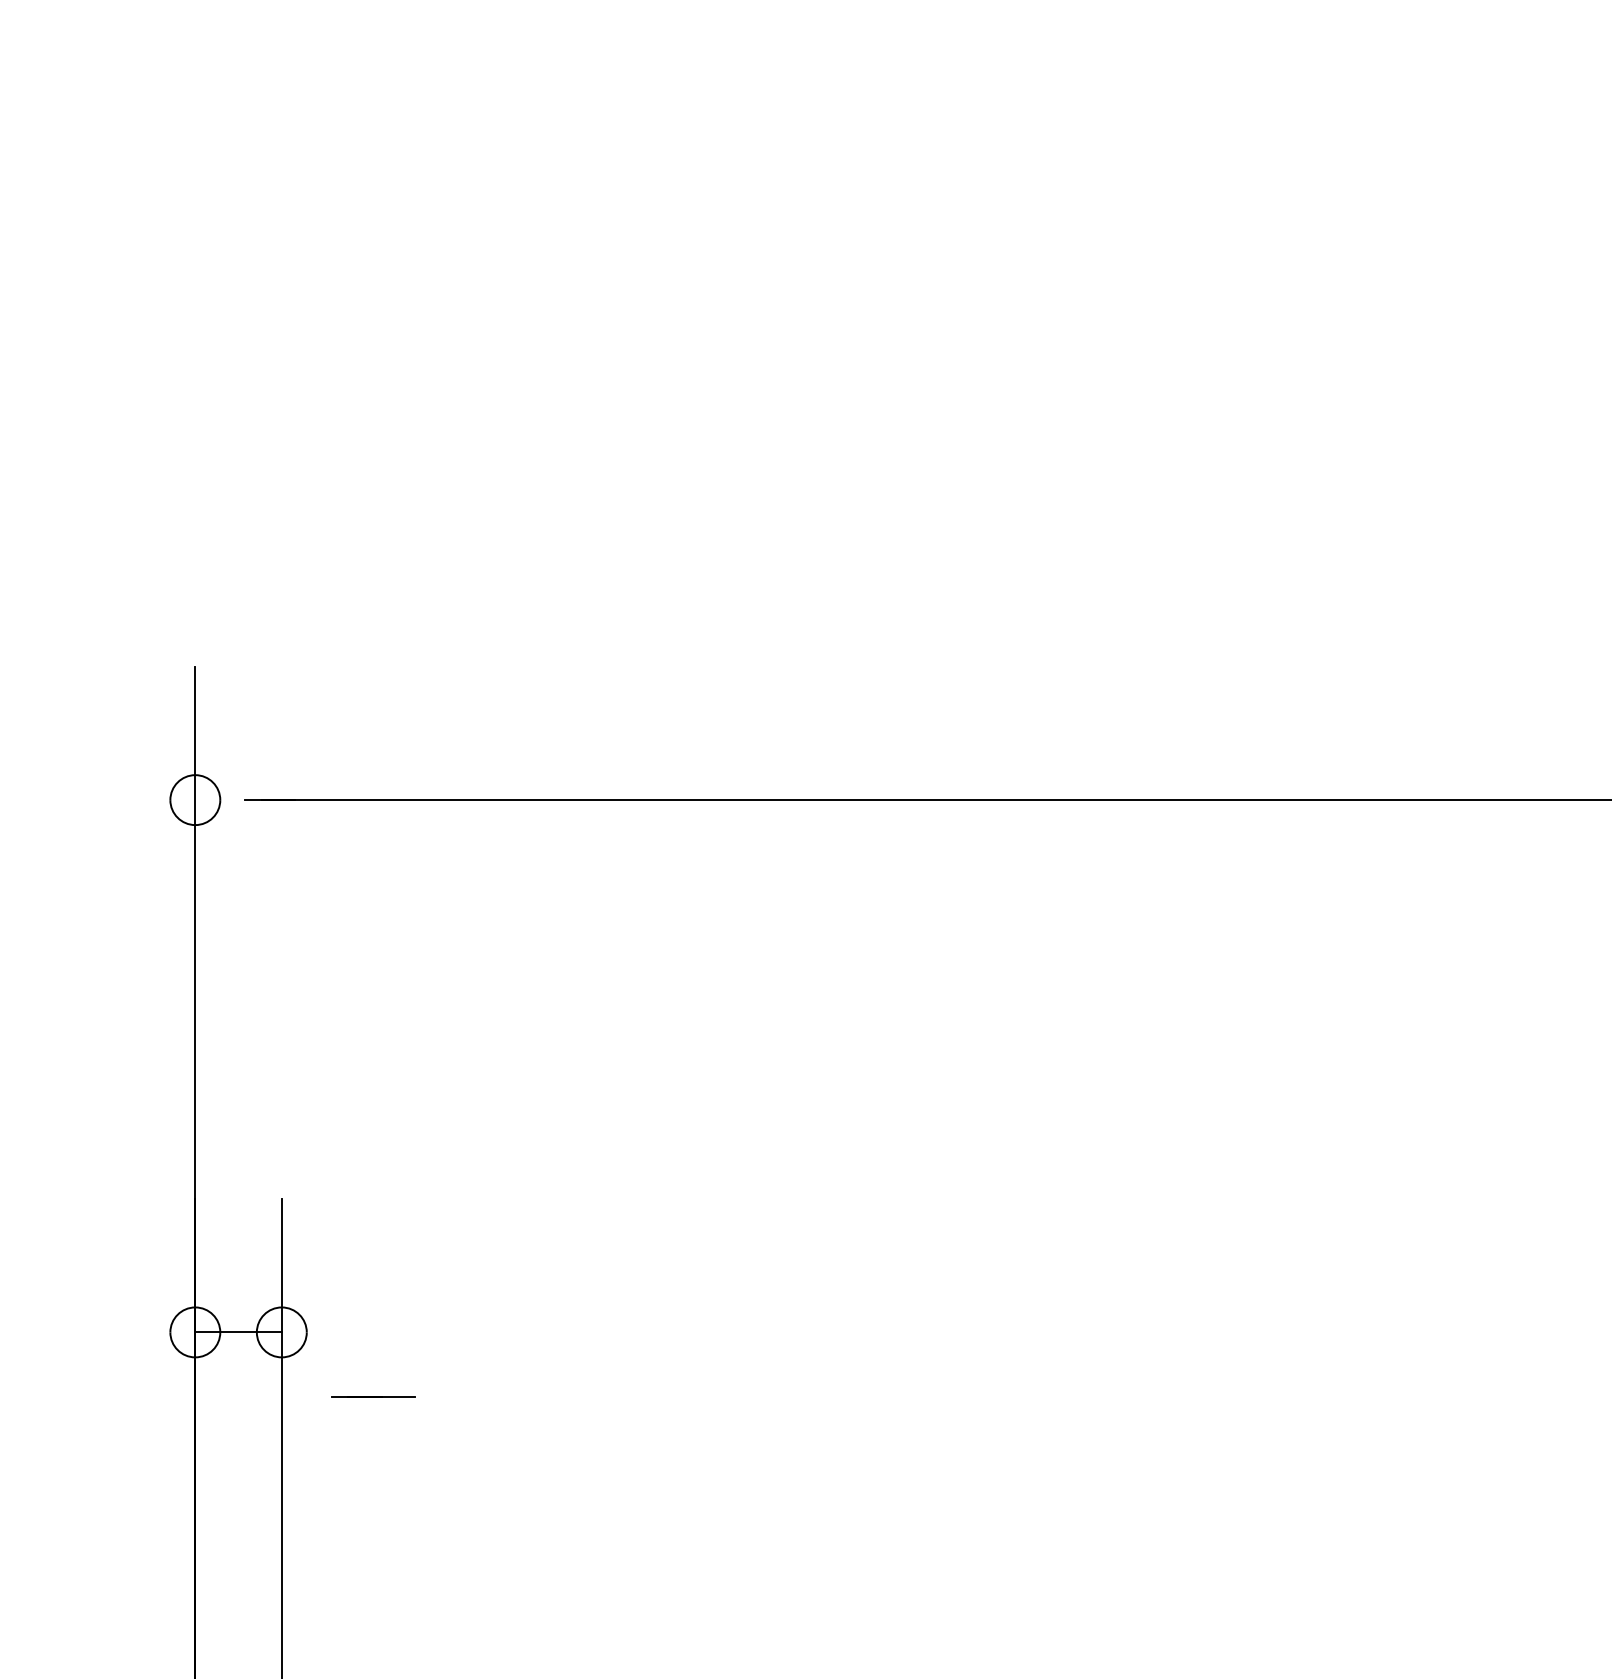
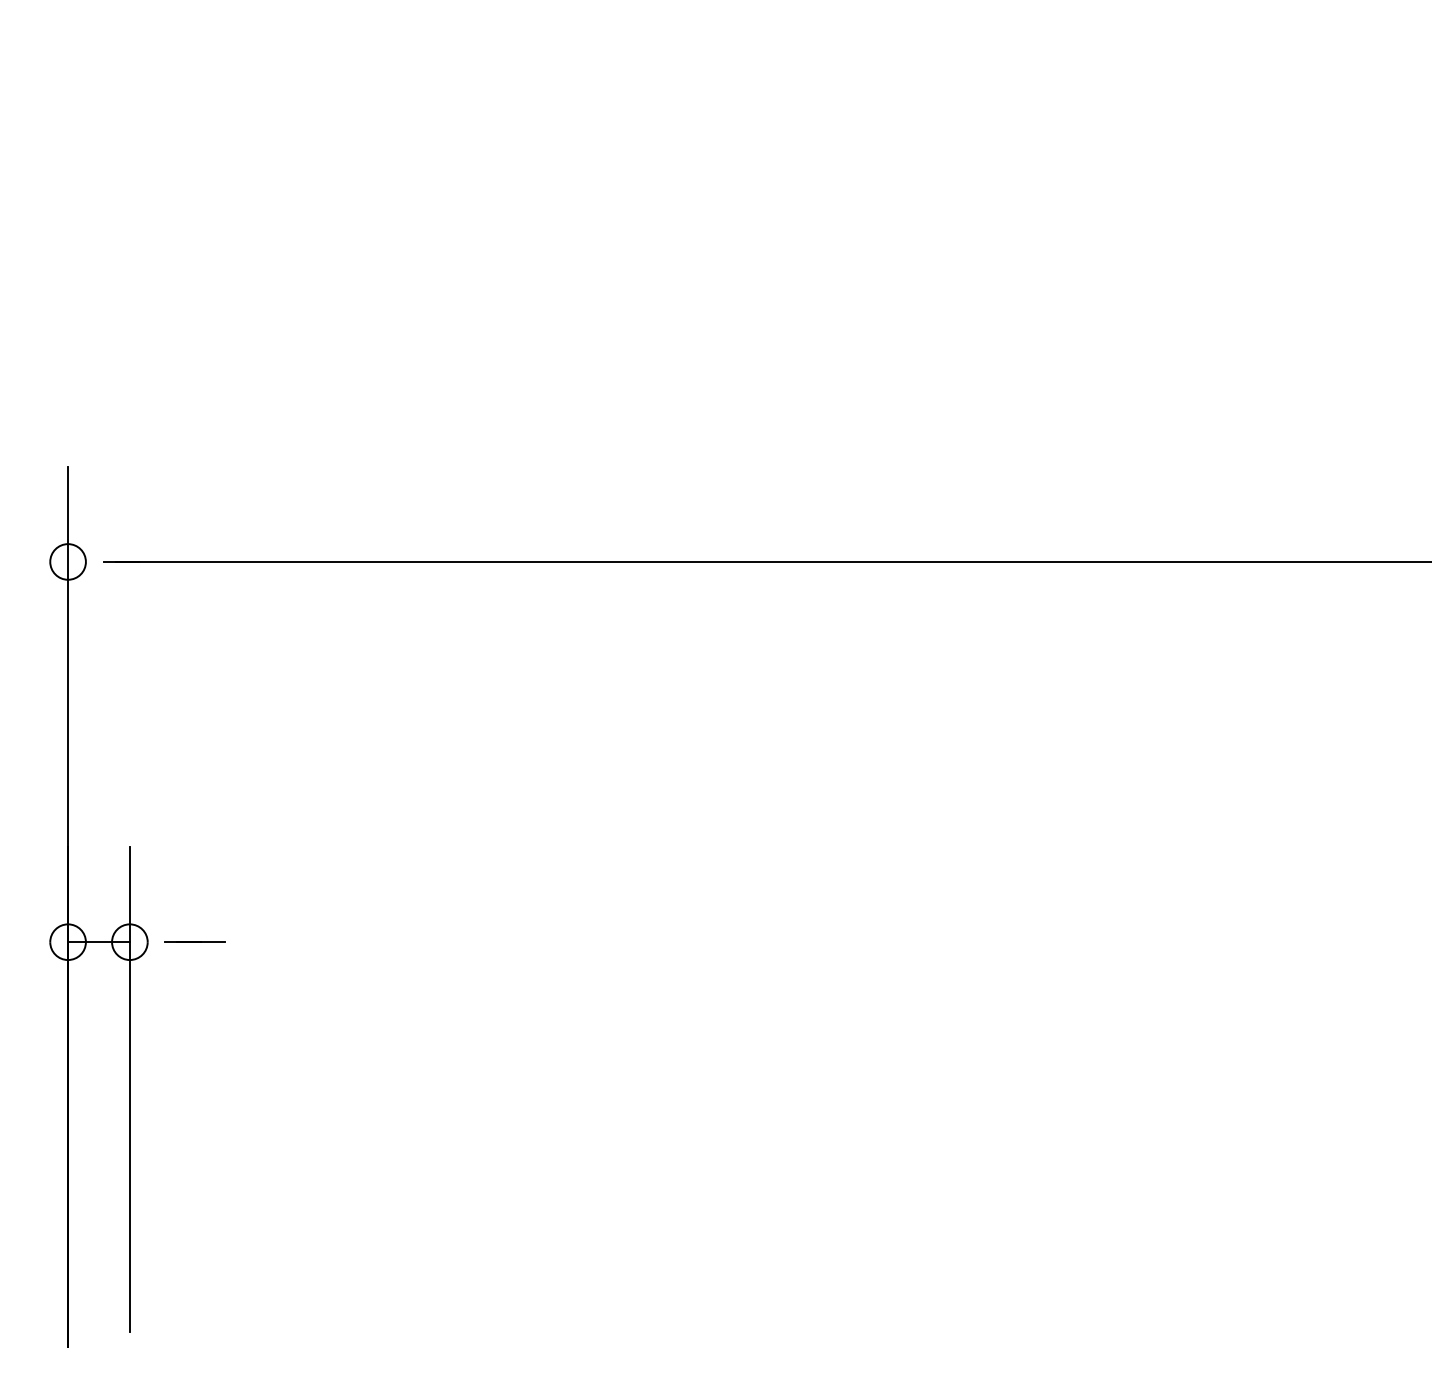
line: (372, 1395) -> (194, 941), moved

